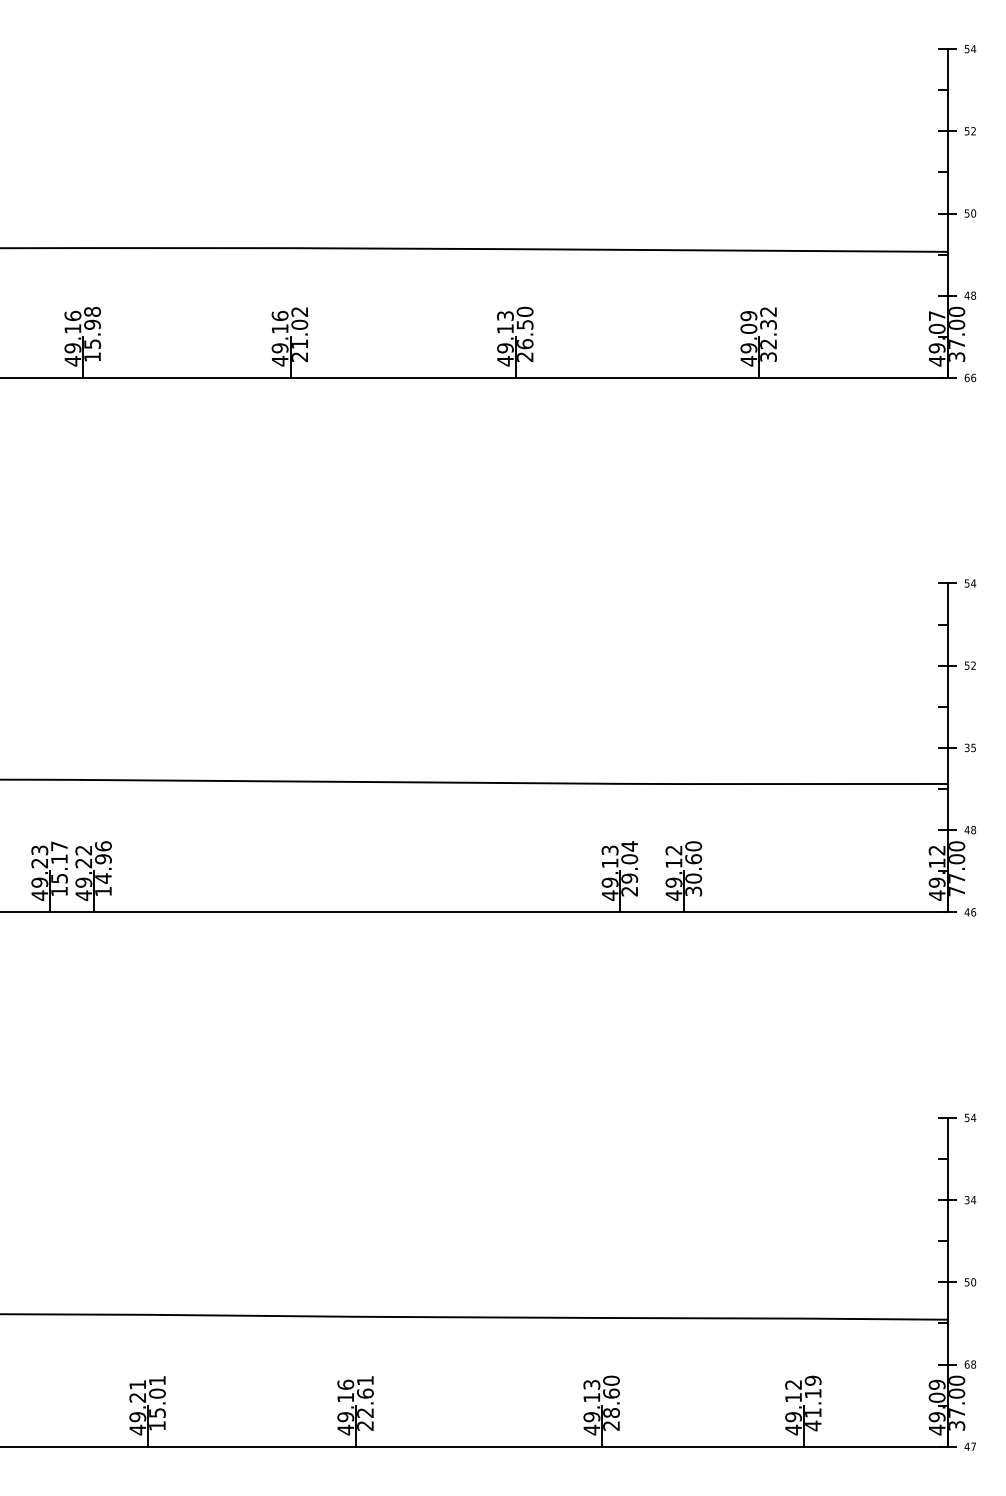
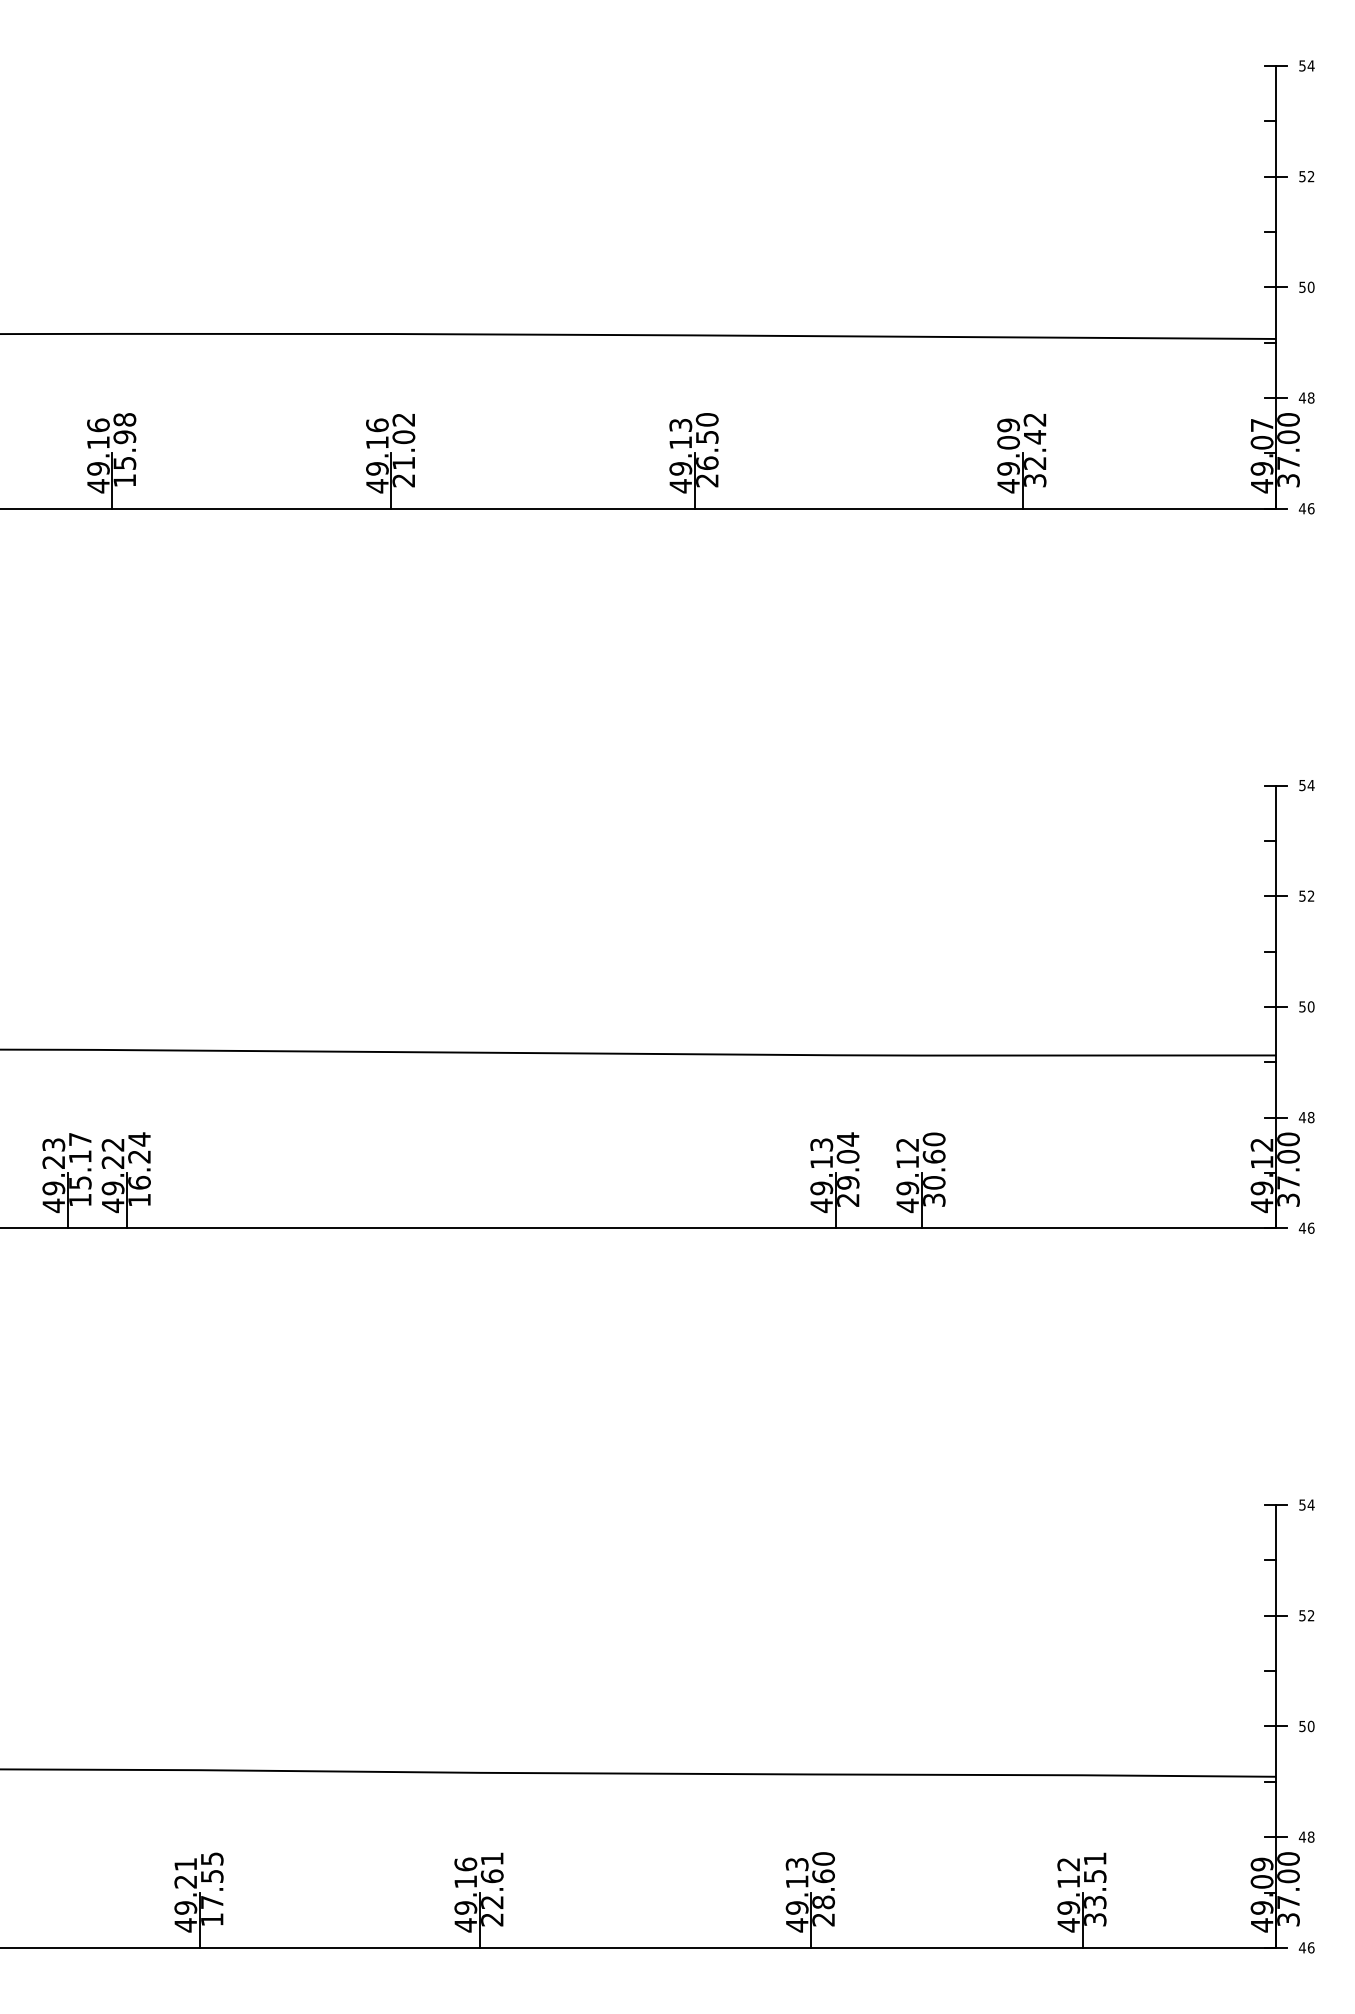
text: (768, 325) -> (1034, 437), 32.32 -> 32.42
text: (966, 377) -> (1301, 508), 66 -> 46
text: (970, 747) -> (1306, 1006), 35 -> 50
text: (103, 862) -> (139, 1161), 14.96 -> 16.24
text: (956, 890) -> (1288, 1199), 77.00 -> 37.00
text: (970, 1199) -> (1306, 1615), 34 -> 52
text: (967, 1364) -> (1302, 1836), 68 -> 48
text: (156, 1396) -> (211, 1880), 15.01 -> 17.55
text: (812, 1403) -> (1094, 1889), 41.19 -> 33.51
text: (973, 1446) -> (1310, 1947), 47 -> 46

